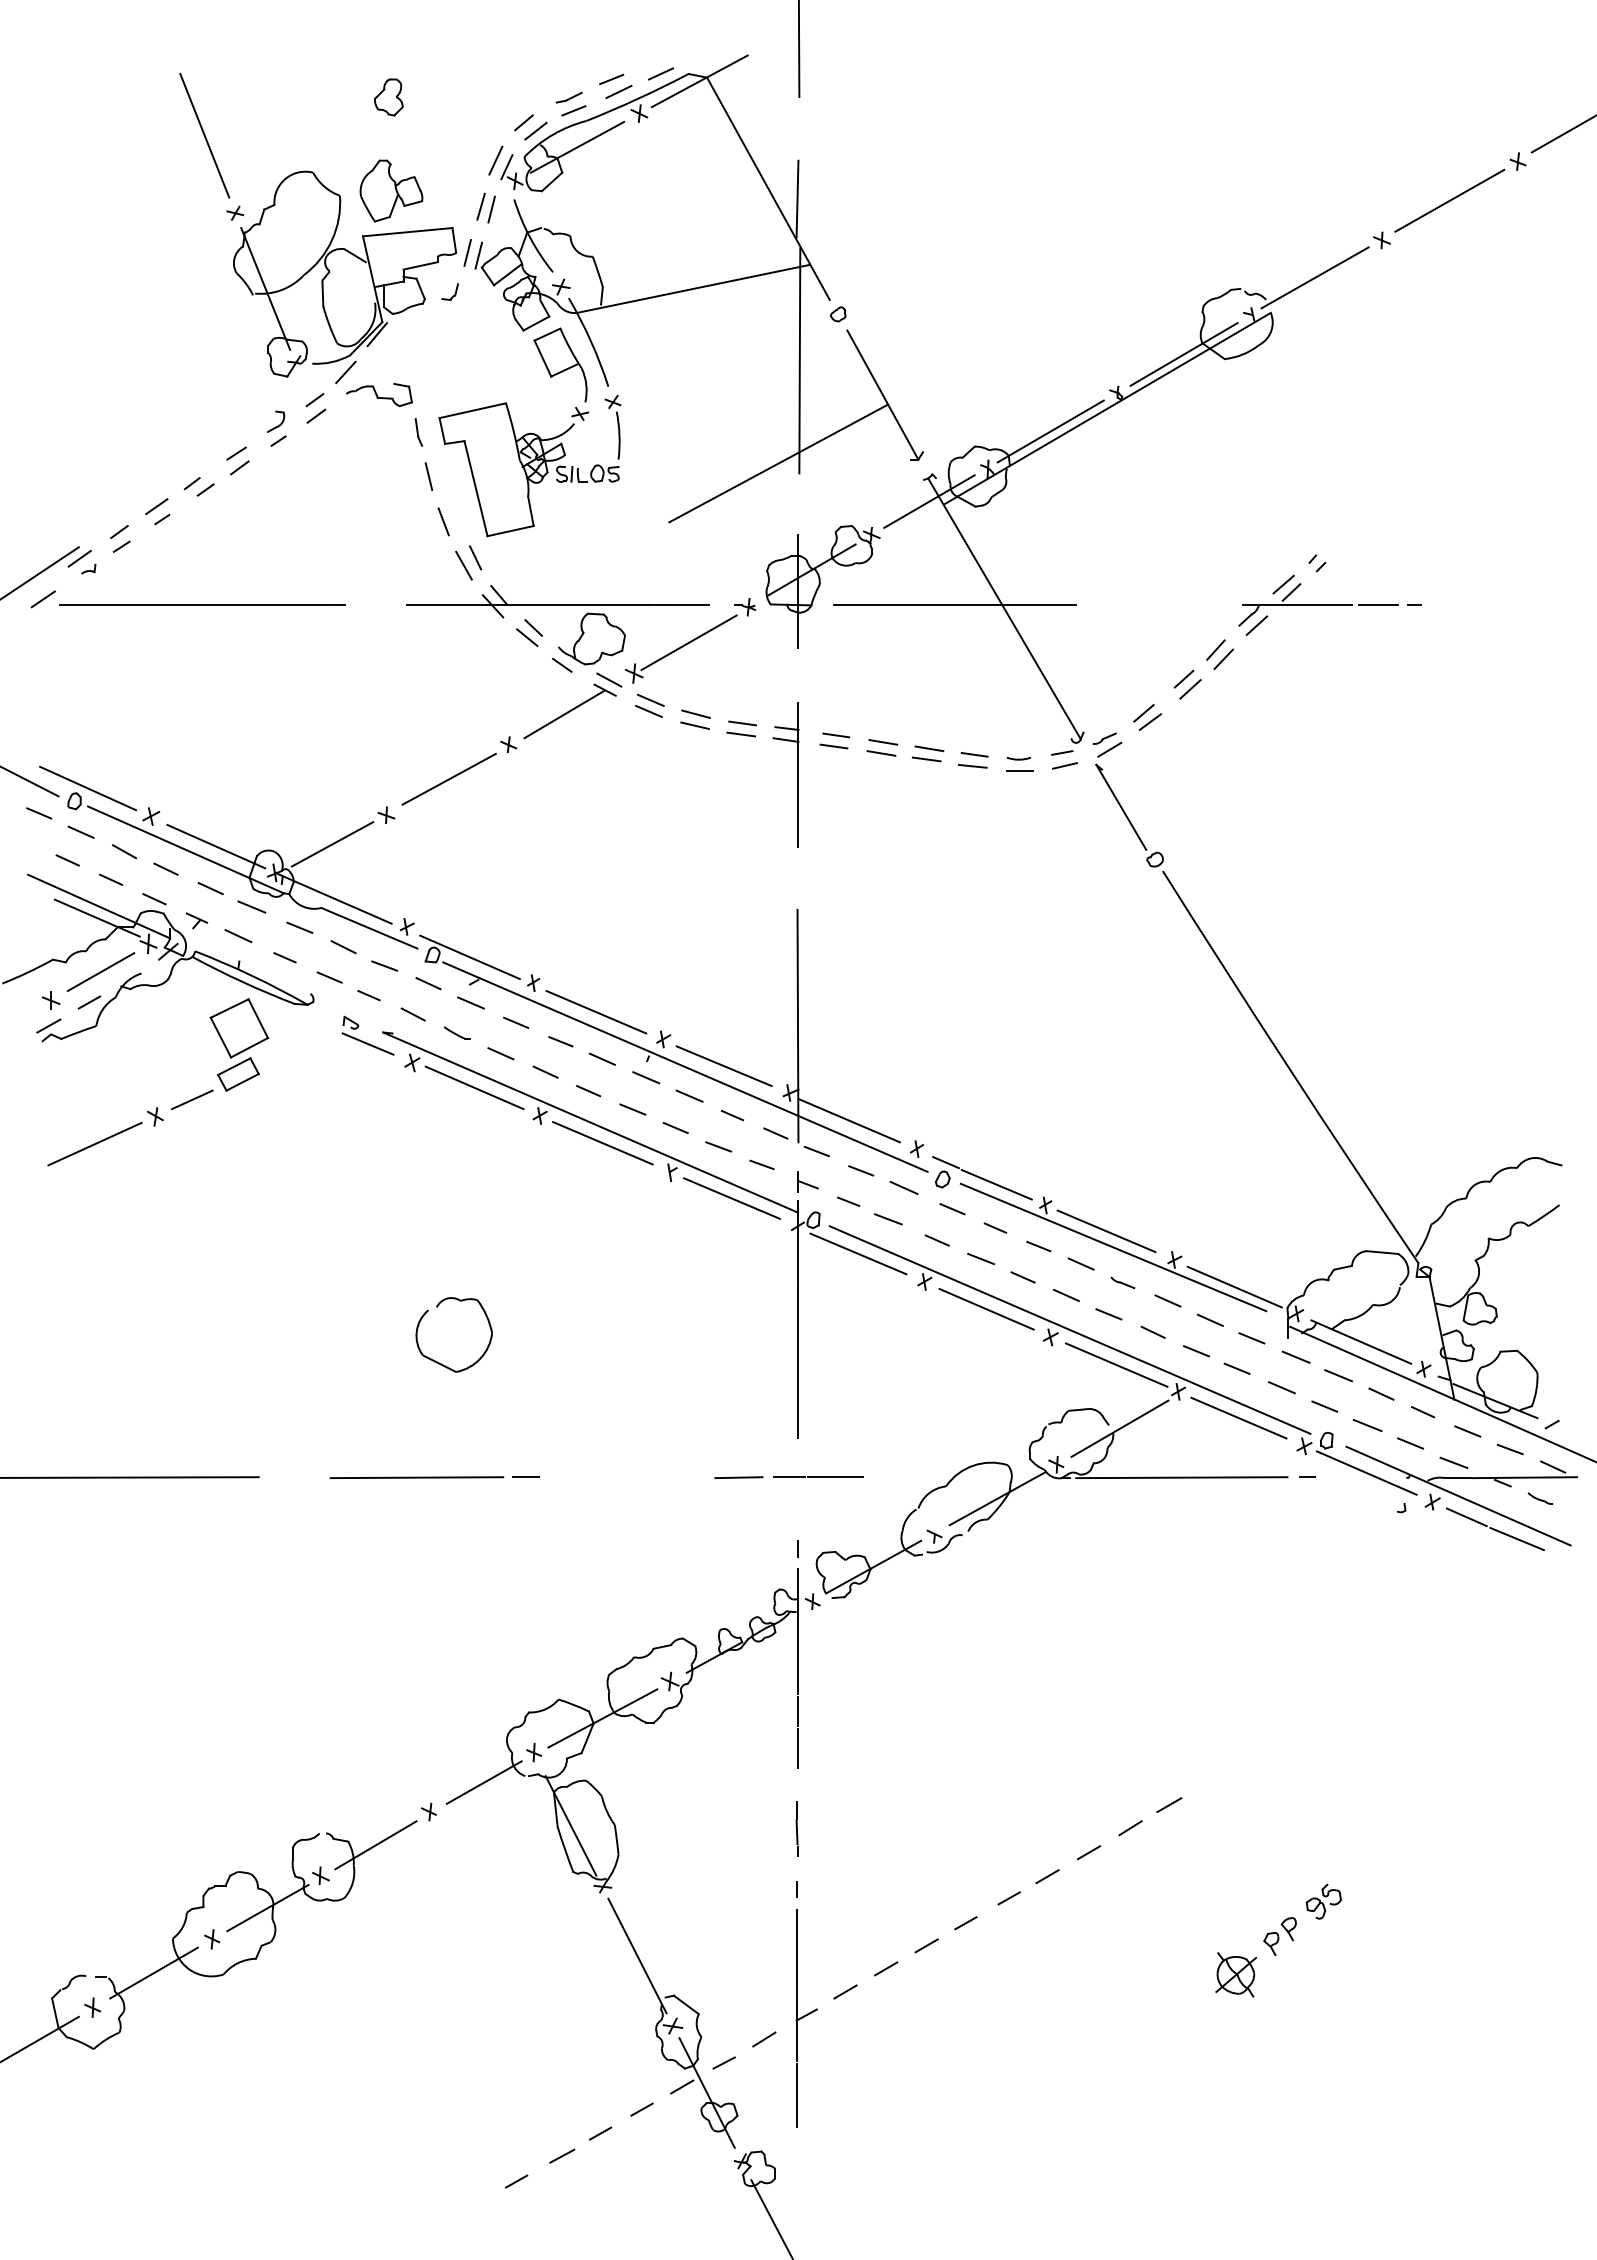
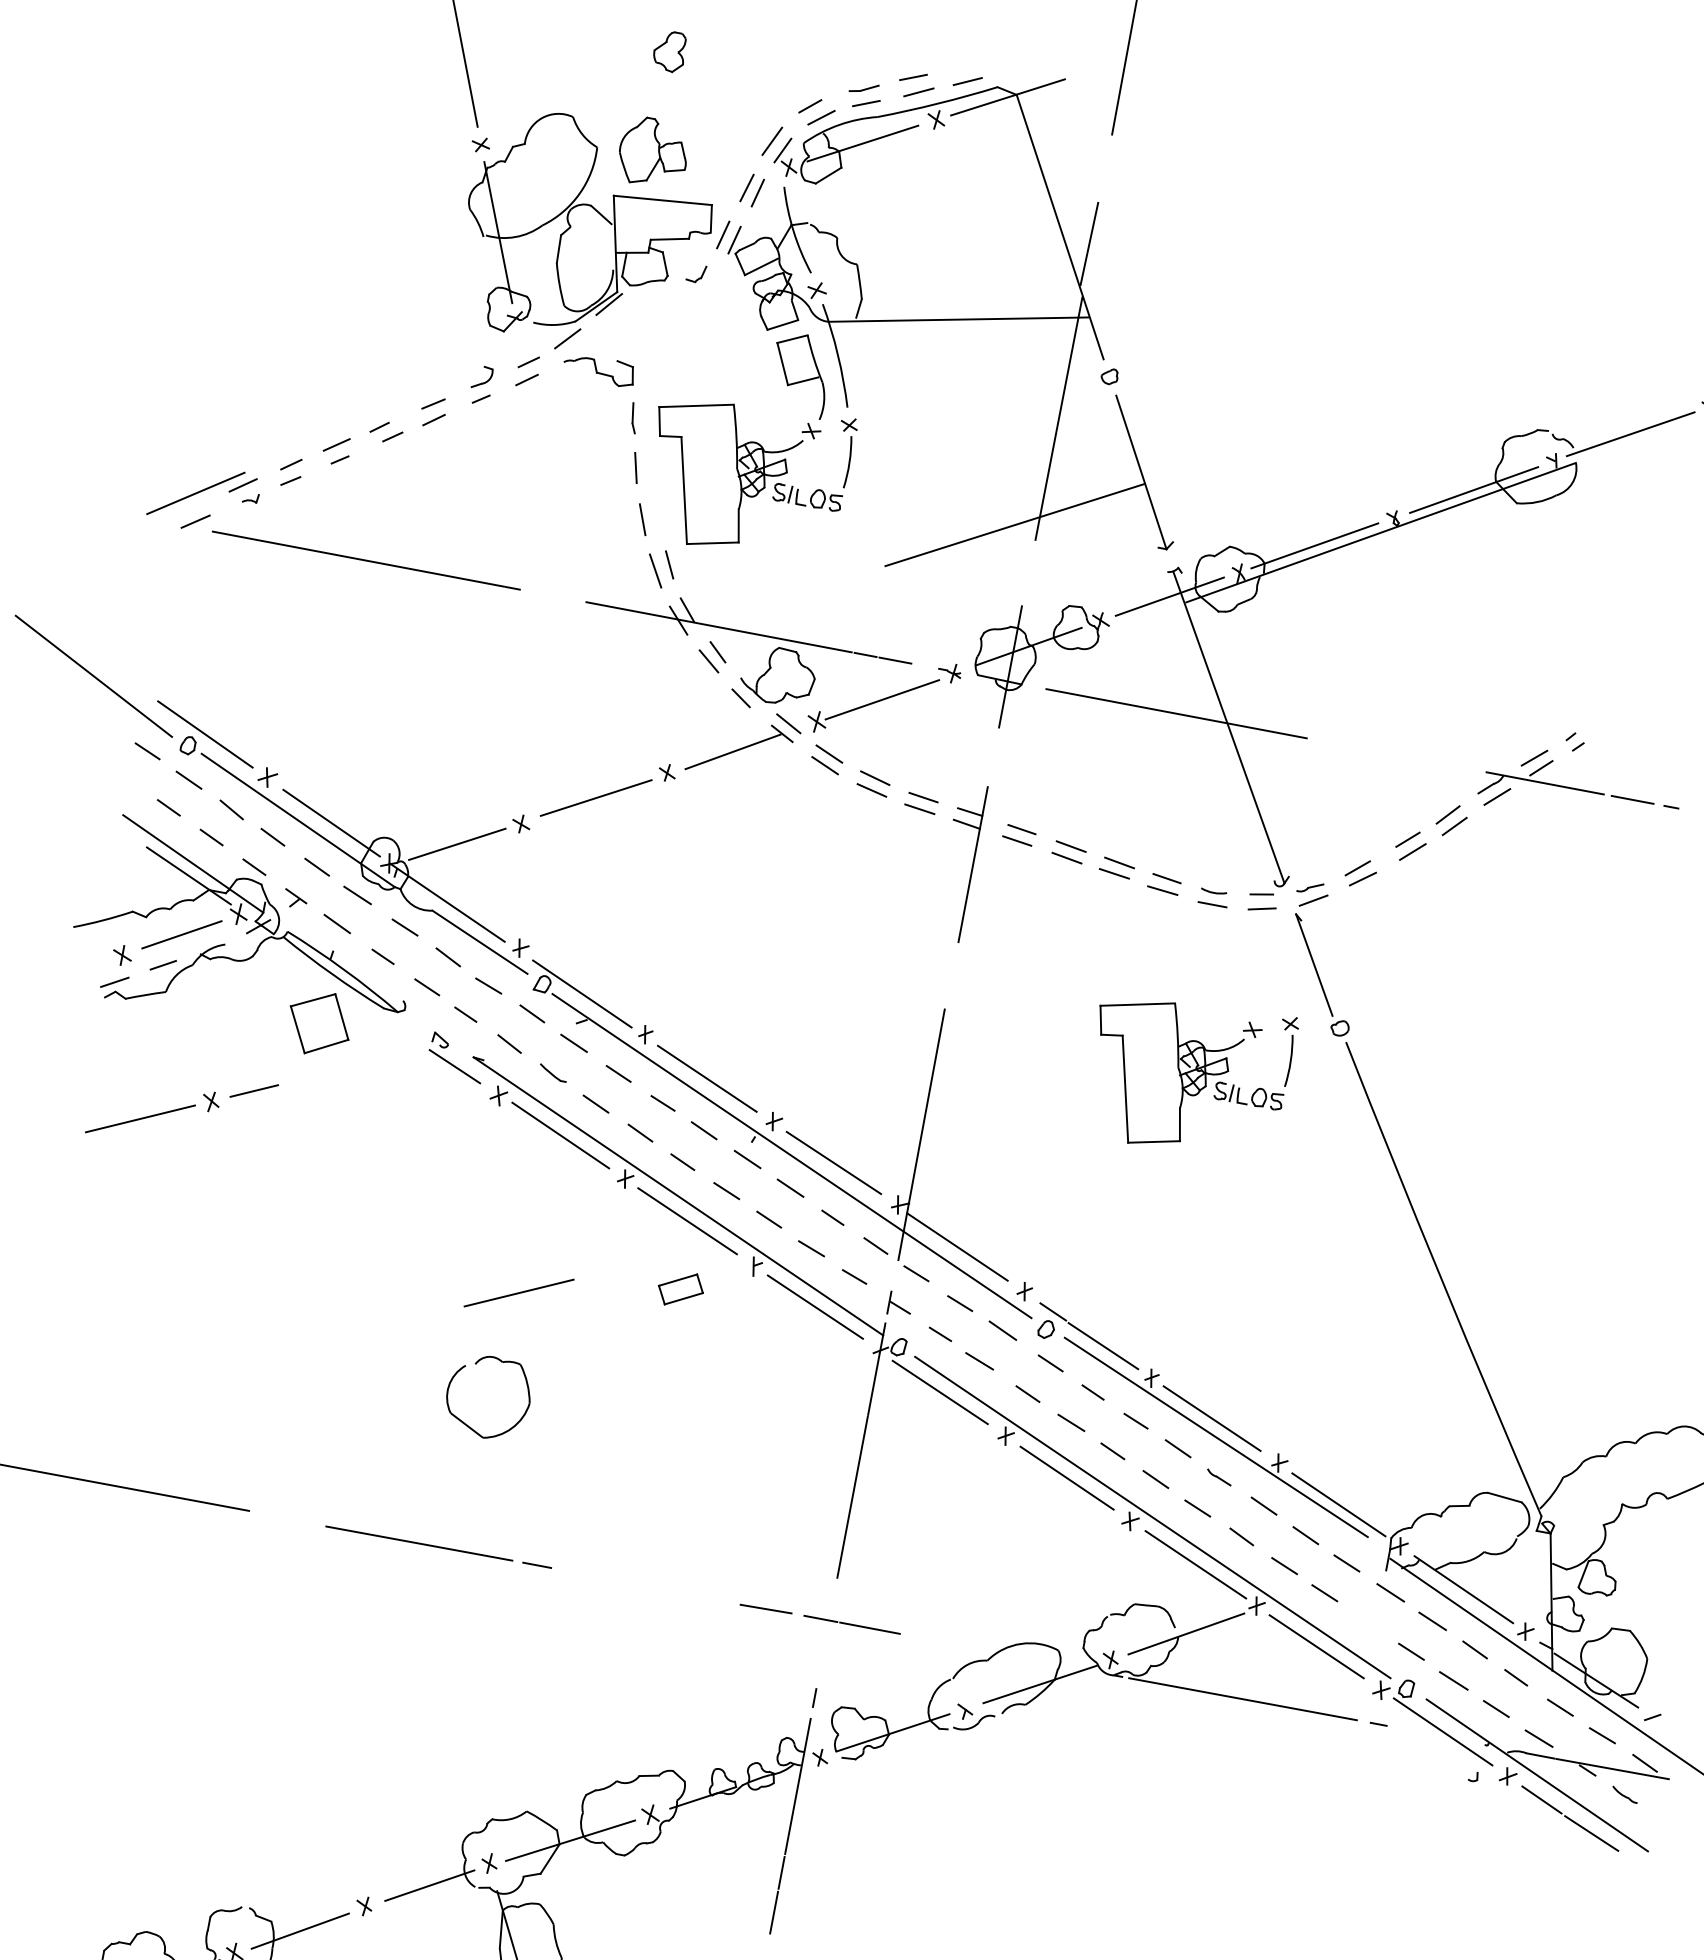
part: (1026, 927) -> (1187, 1075), added
part: (238, 1074) -> (681, 1289), moved
line: (463, 1236) -> (518, 1293), added
line: (1281, 1387) -> (1368, 1622), removed

